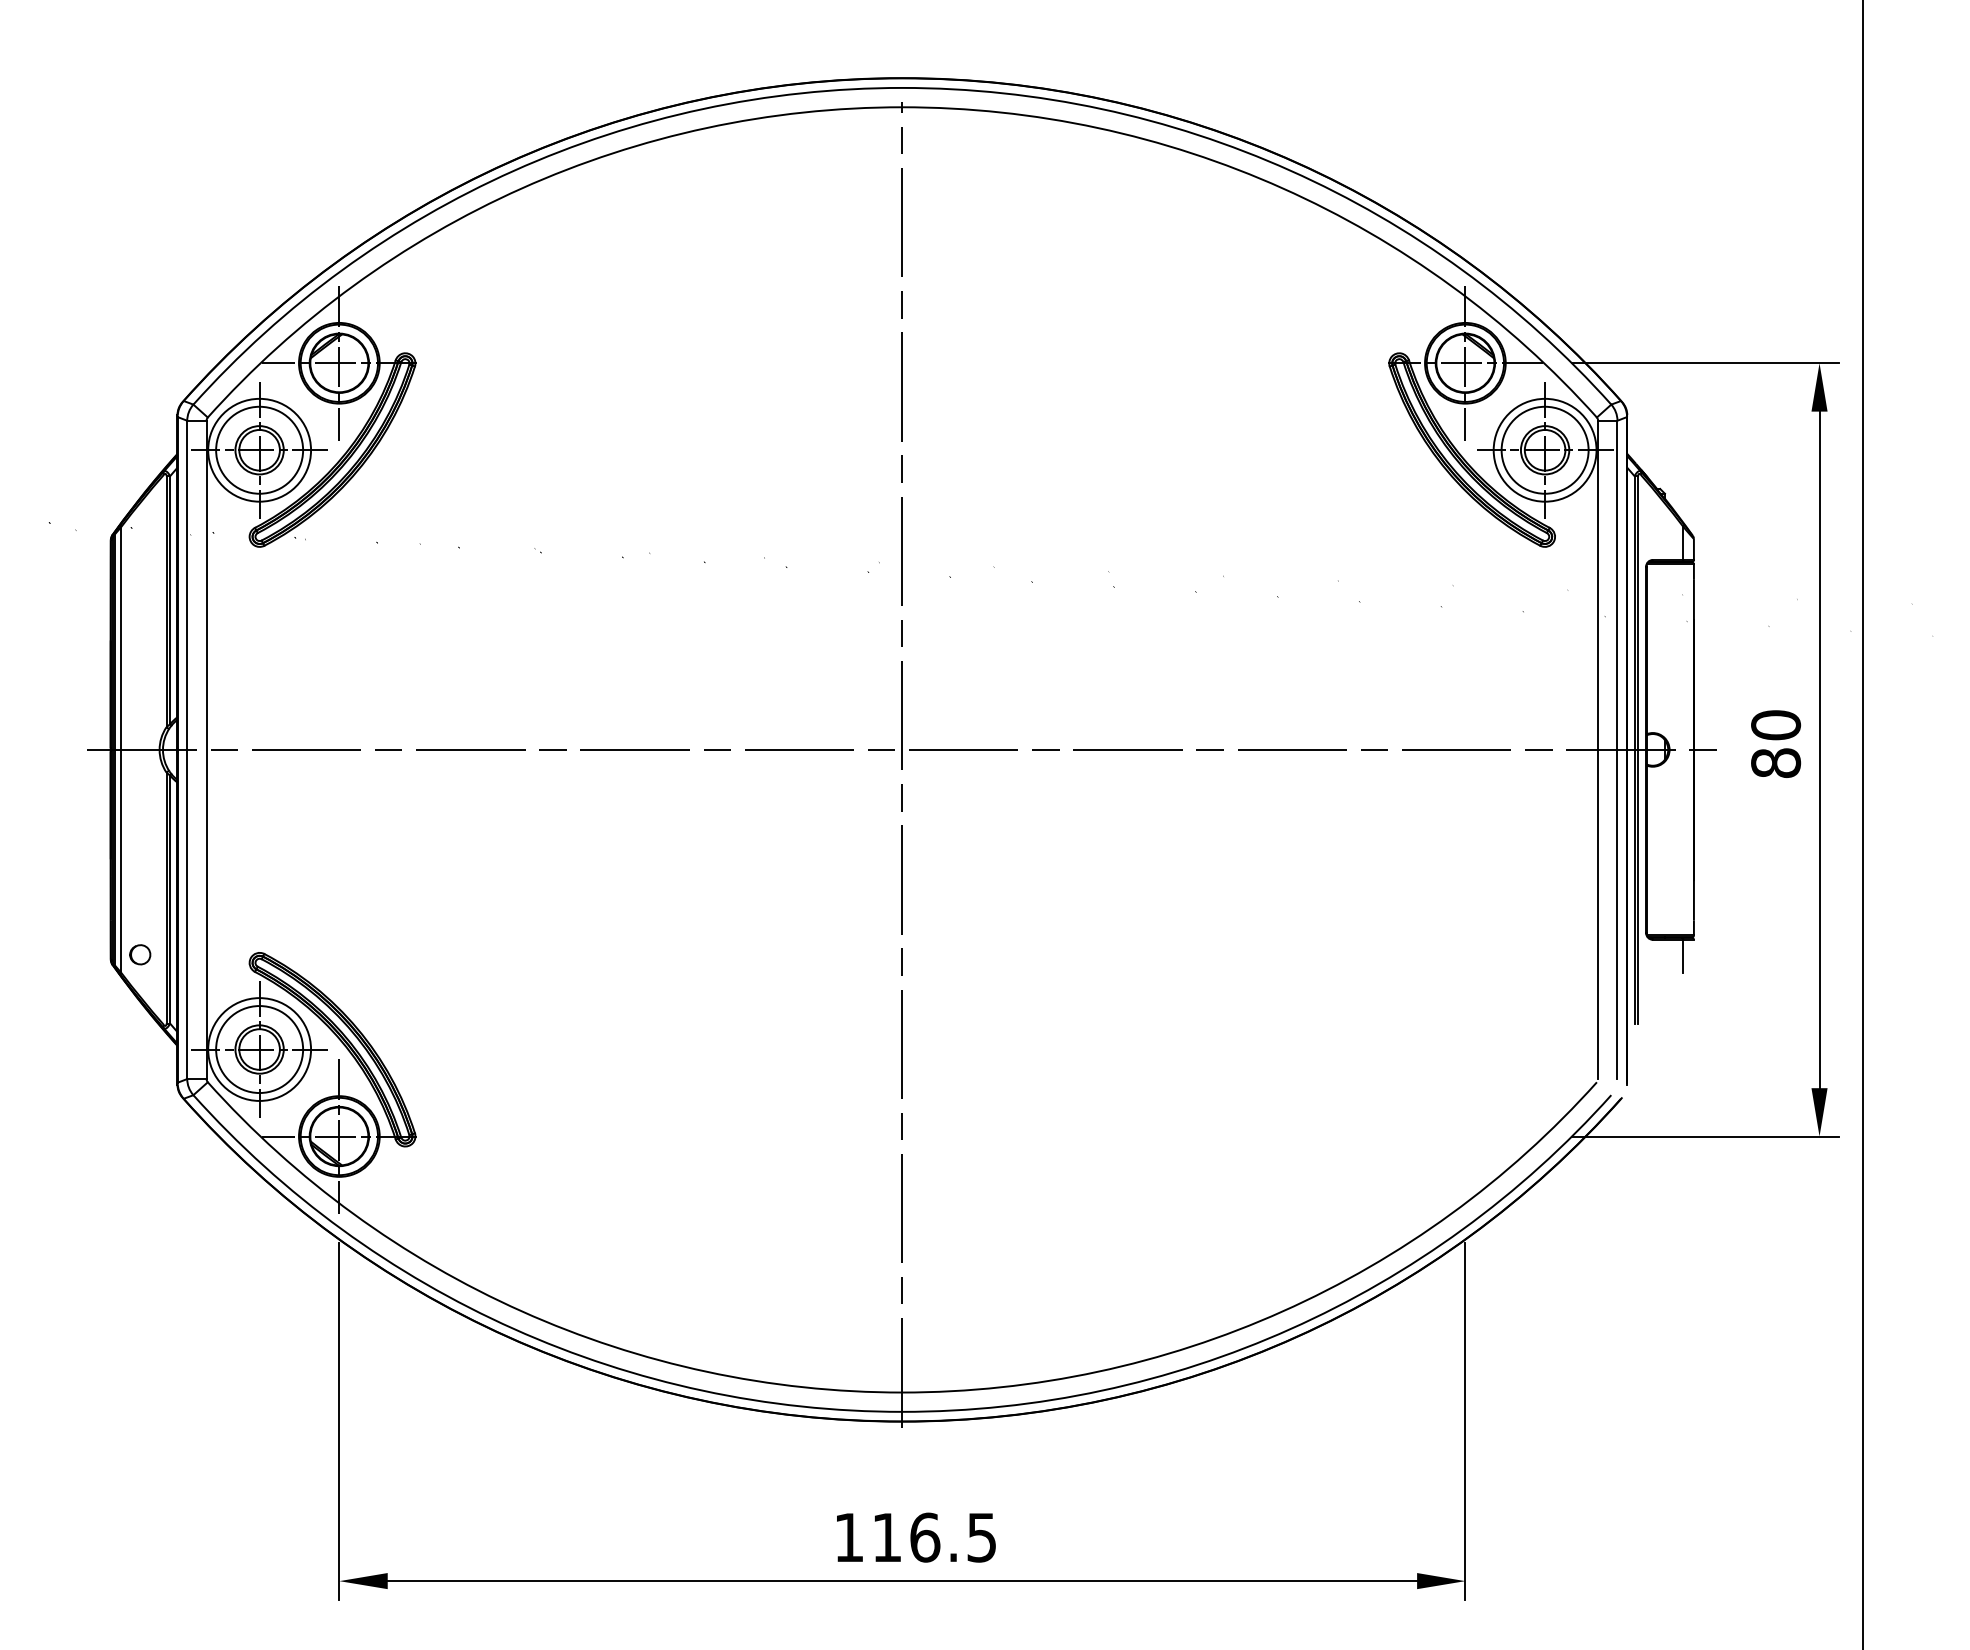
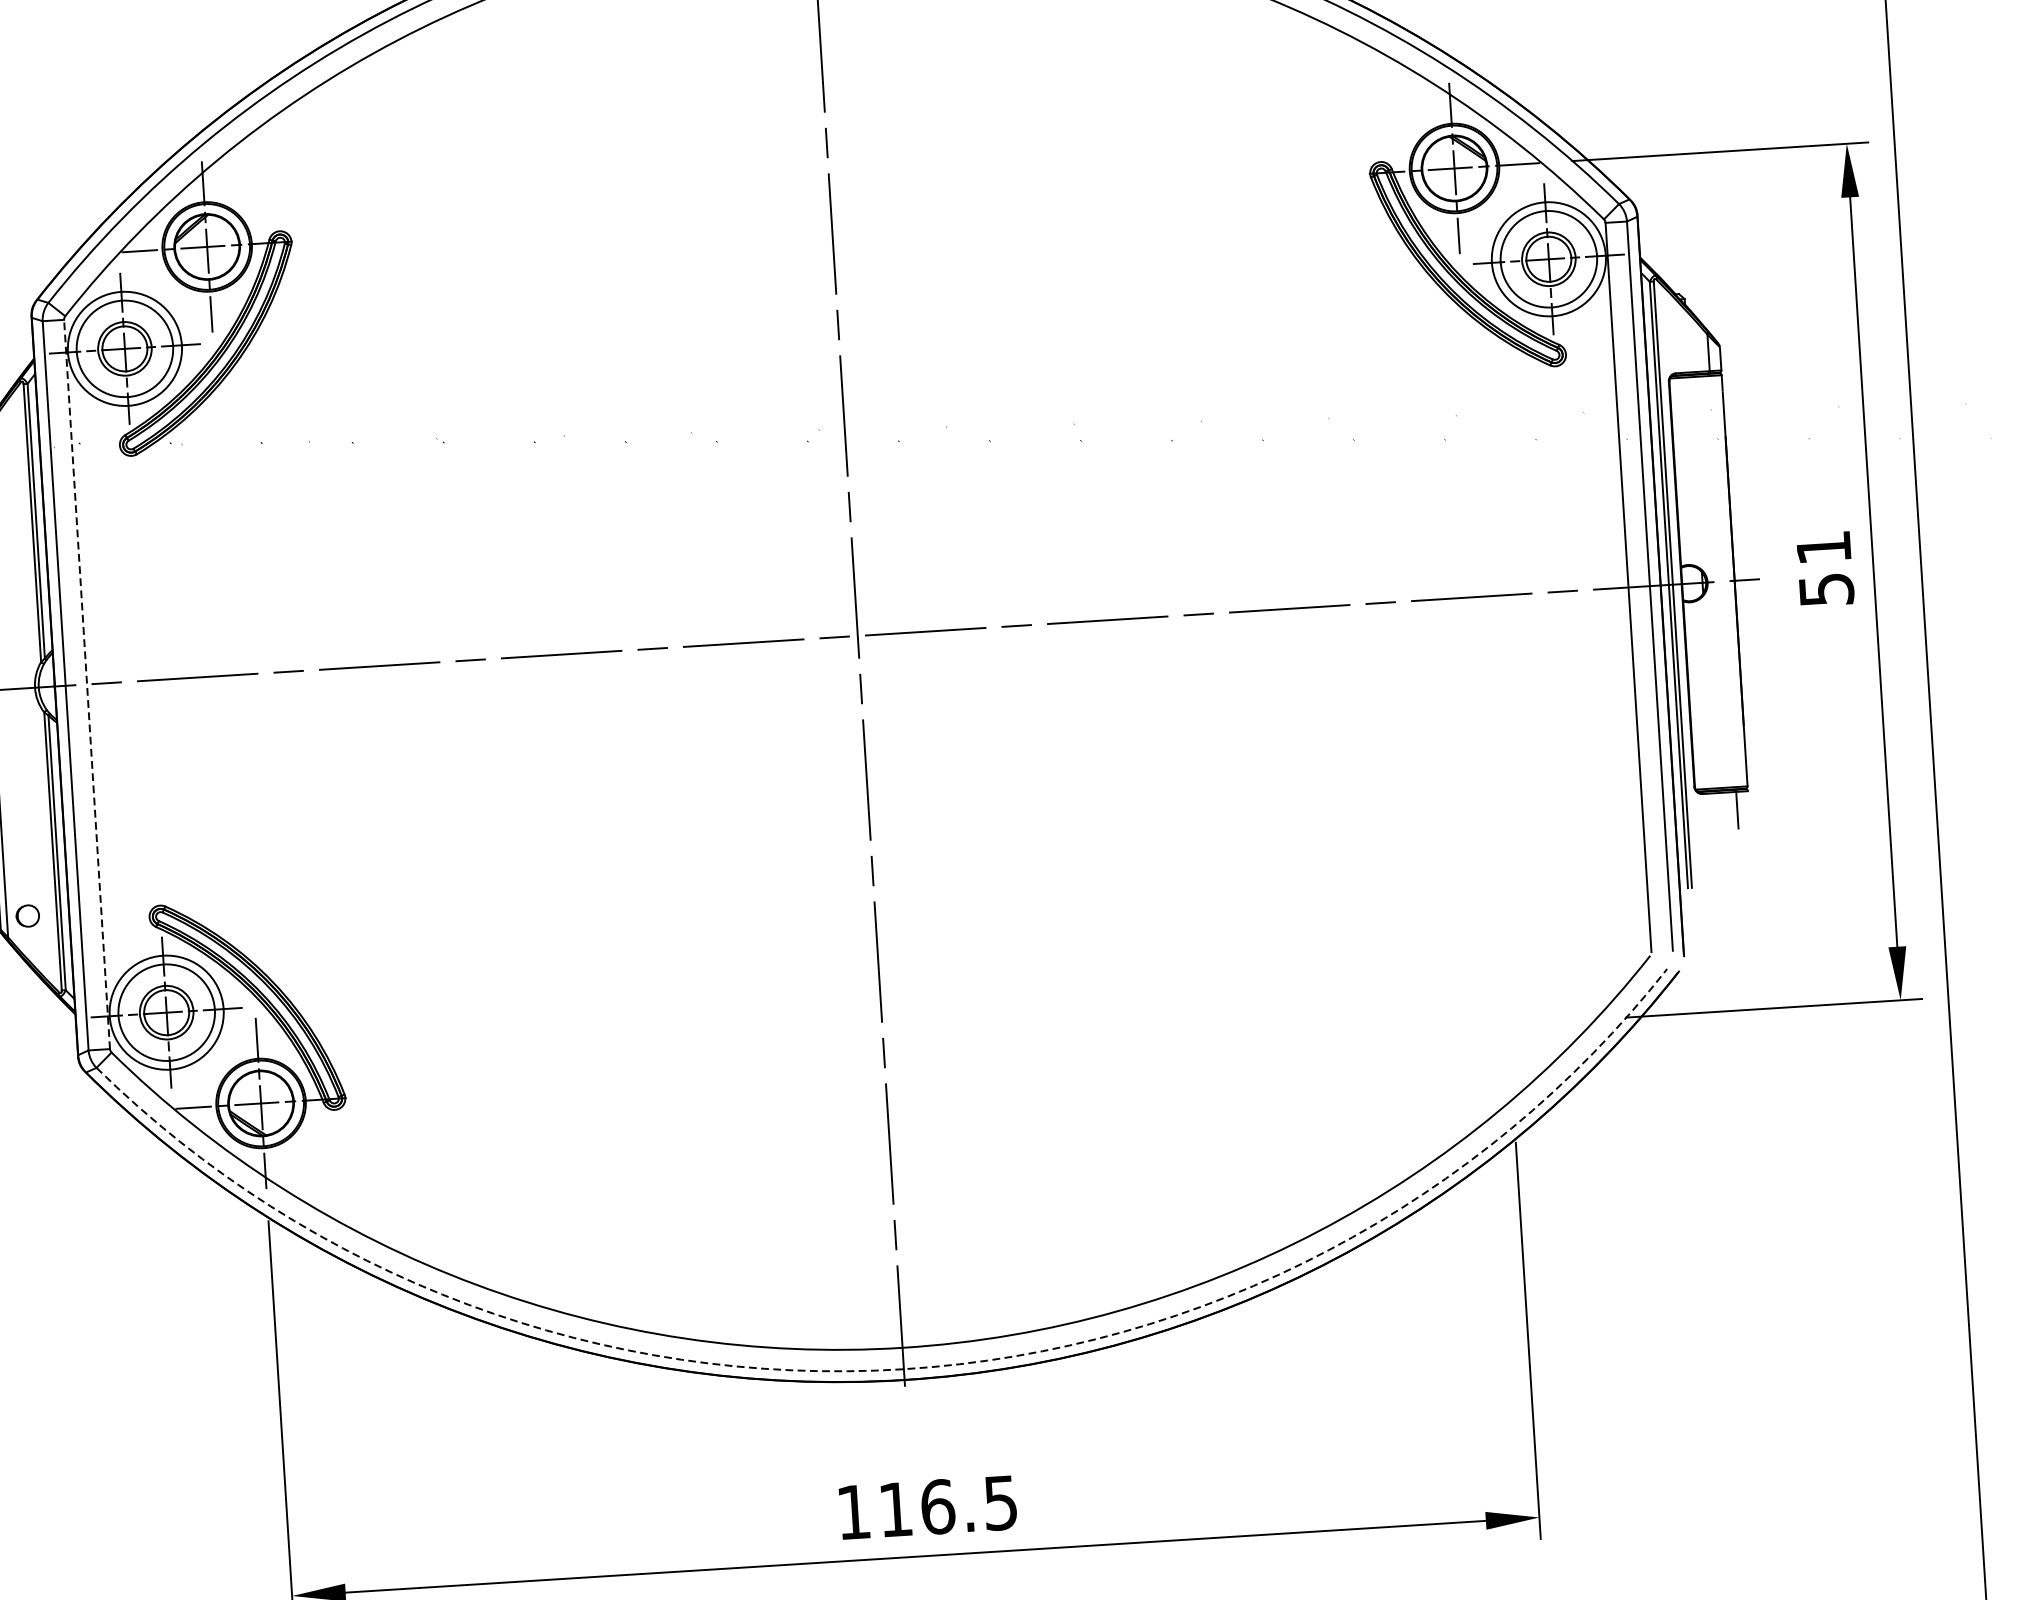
text: (1776, 744) -> (1825, 569), 80 -> 51
line: (206, 749) -> (86, 684), solid -> dashed
arc: (902, 1411) -> (904, 1368), solid -> dashed

